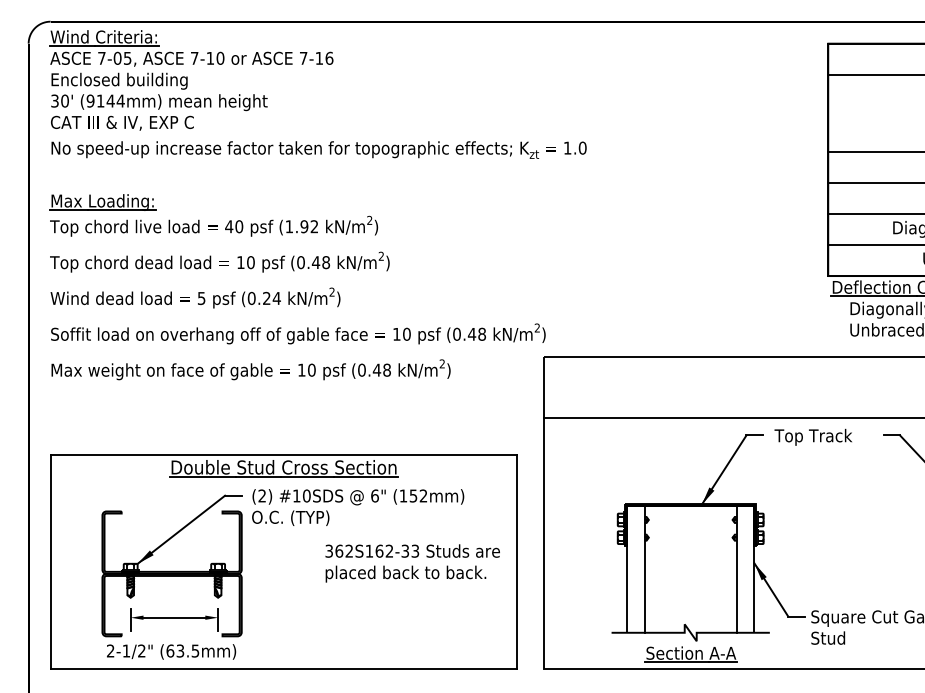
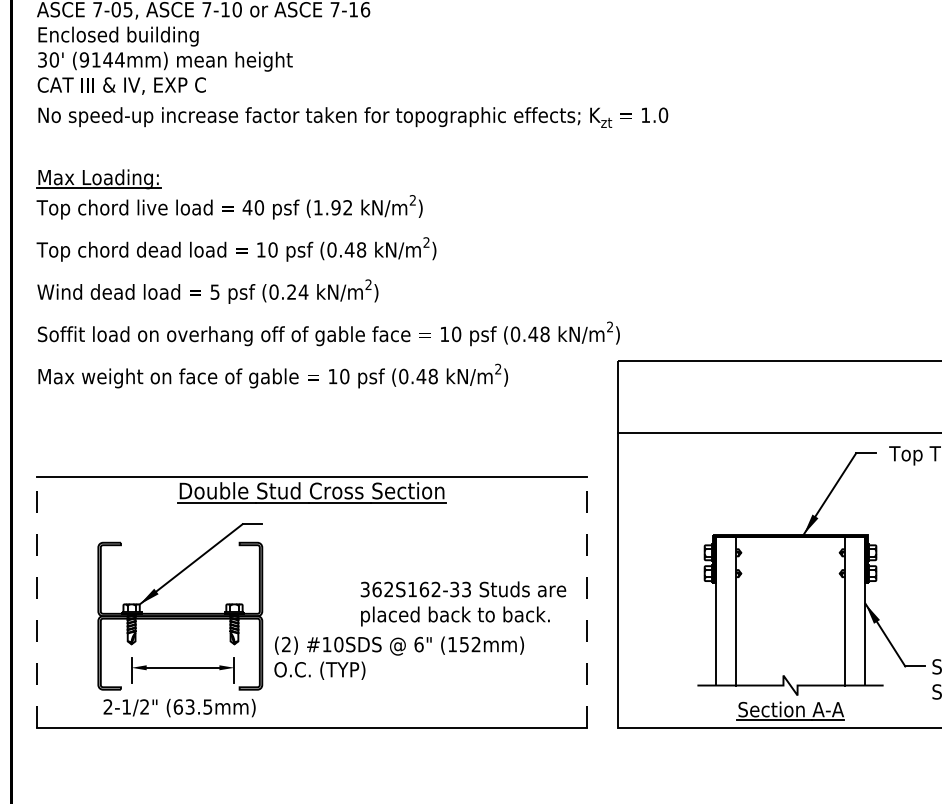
text: (358, 507) -> (399, 658), moved
line: (50, 561) -> (37, 601), solid -> dashed
line: (517, 561) -> (586, 601), solid -> dashed

